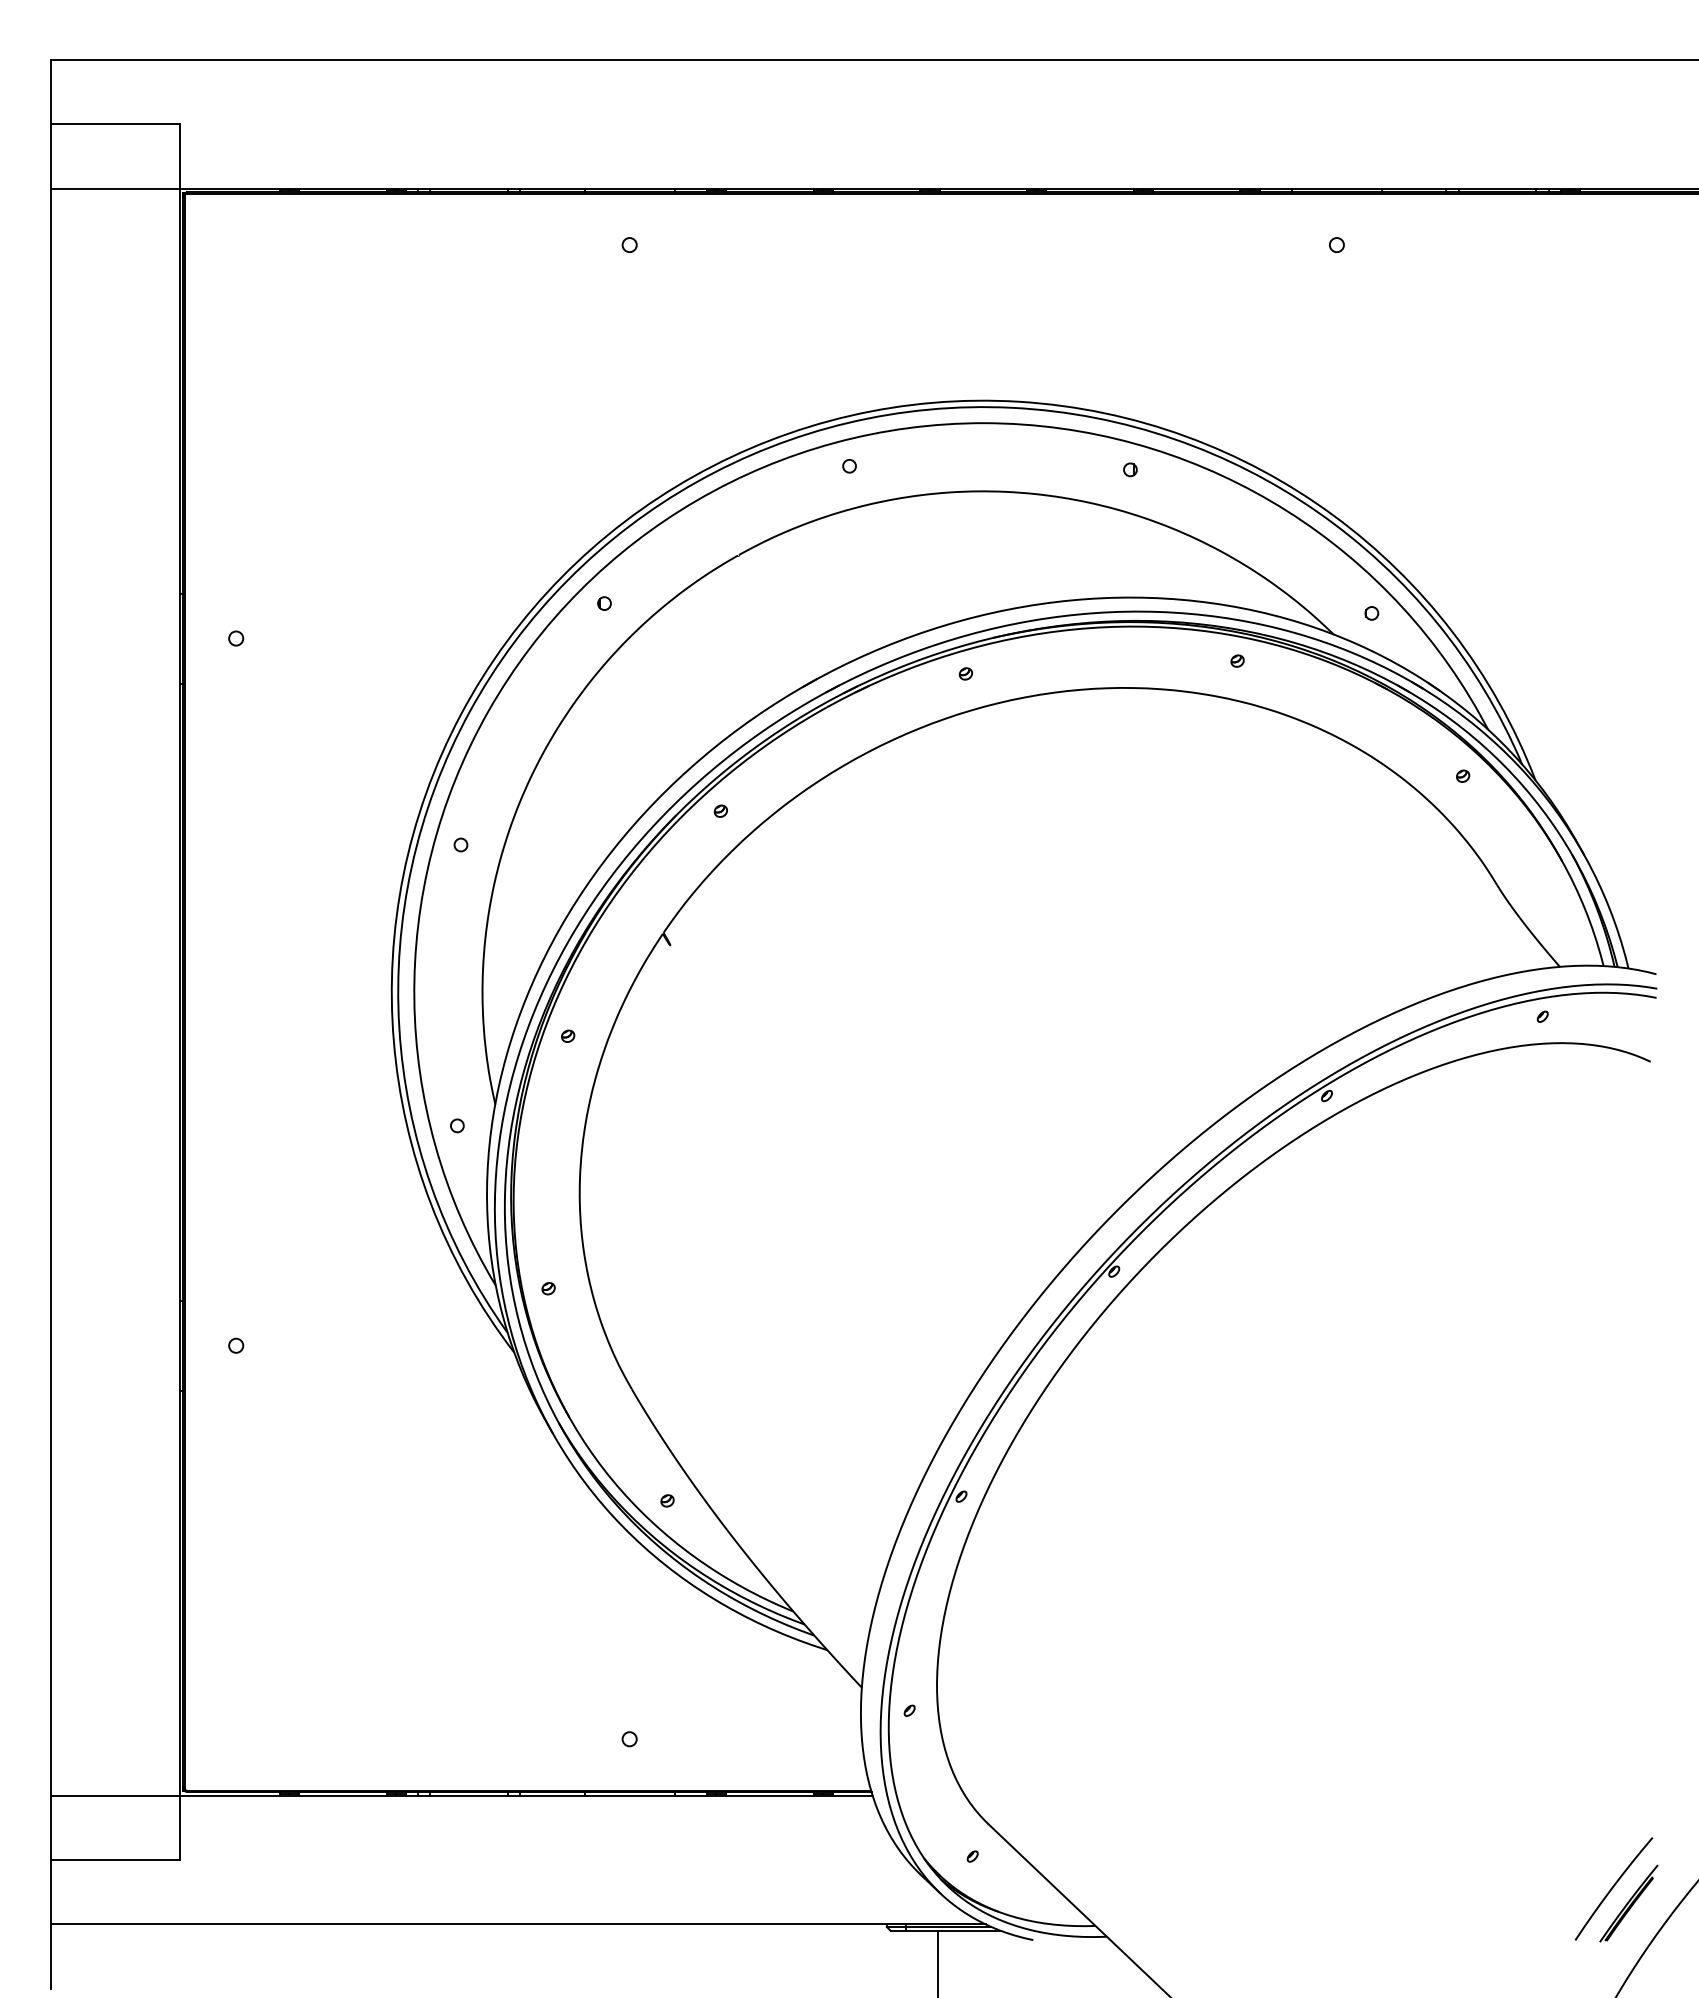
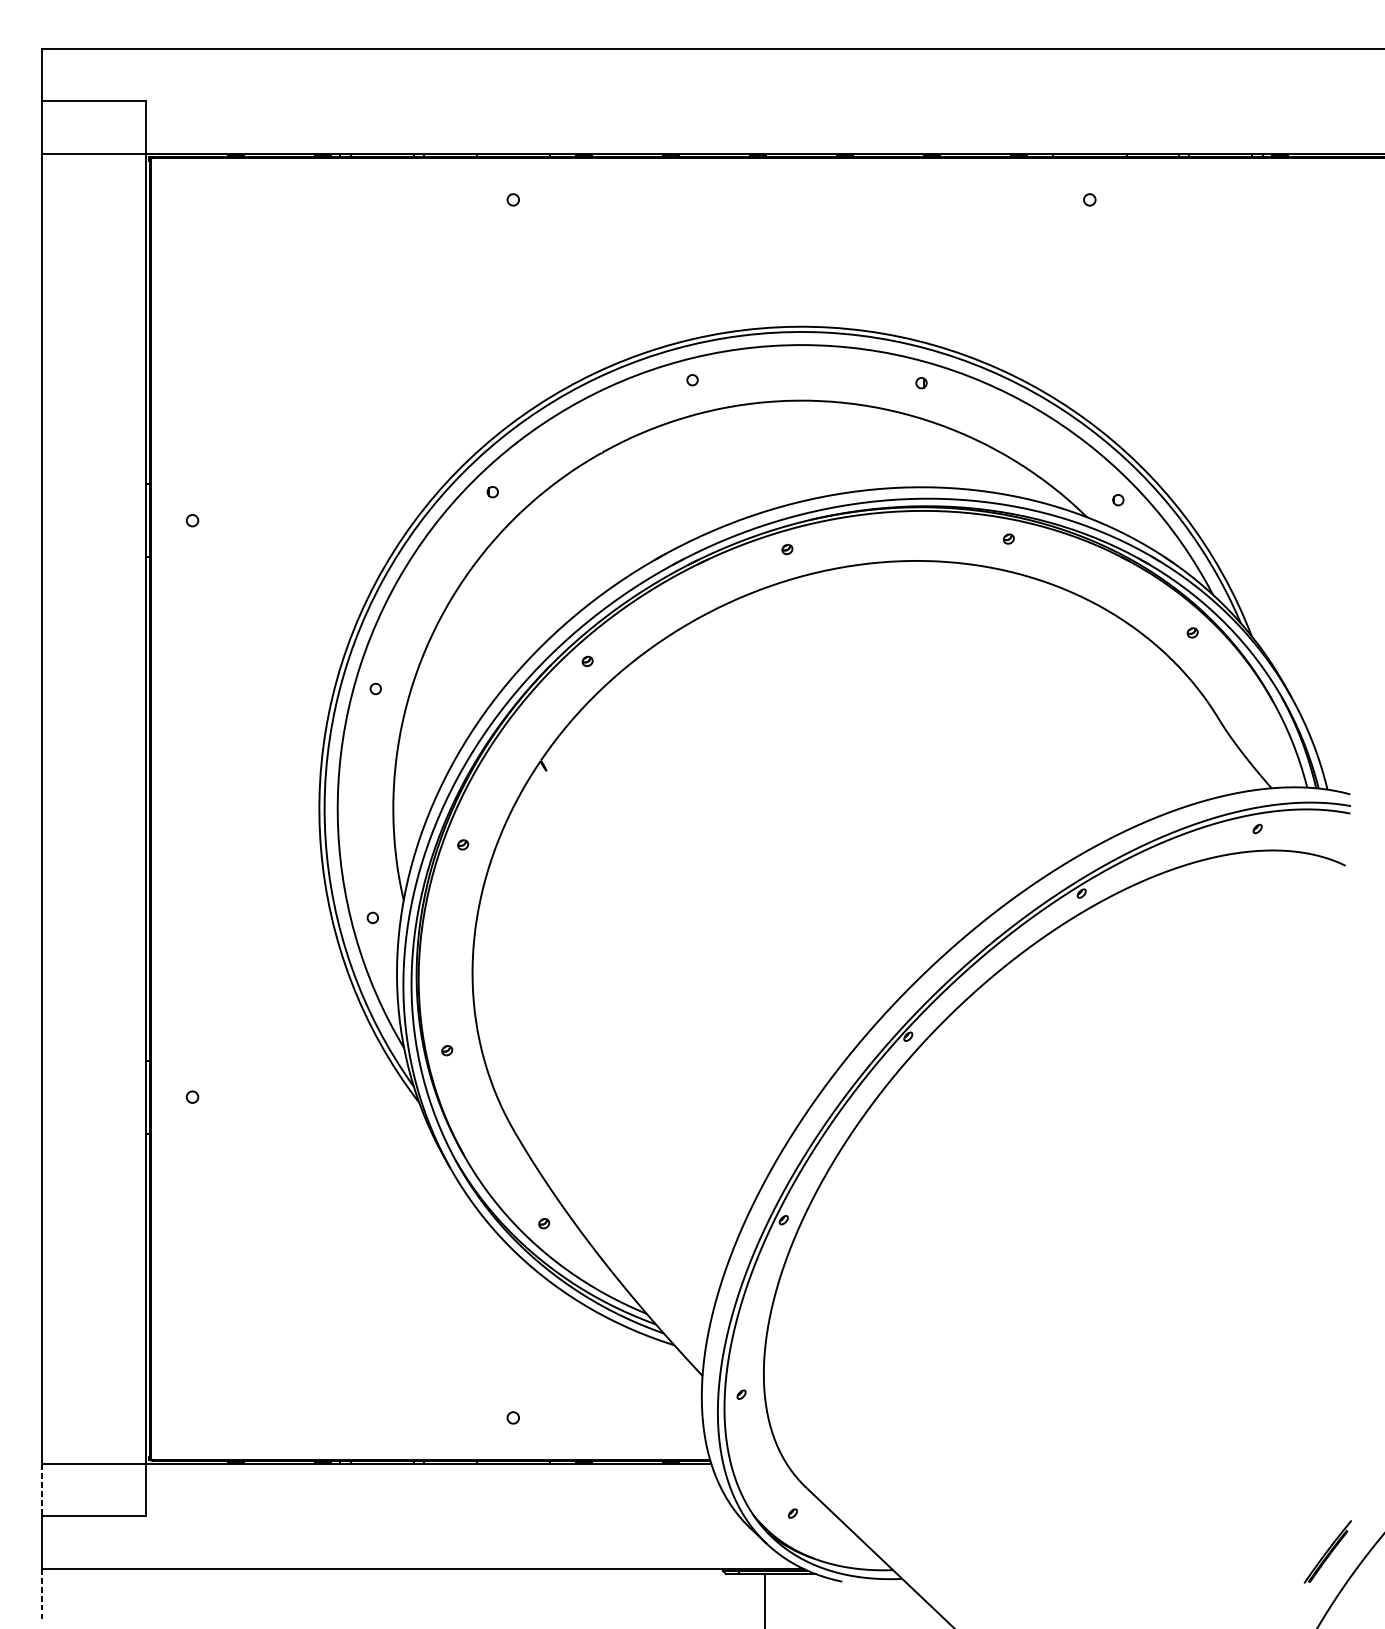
line: (51, 1828) -> (41, 1490), solid -> dashed
curve: (1613, 1888) -> (1315, 1539), removed
line: (51, 1957) -> (41, 1595), solid -> dashed

